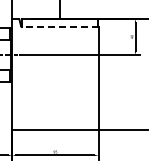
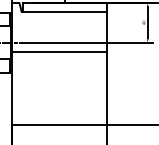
line: (59, 26) -> (63, 11), dashed -> solid
line: (55, 63) -> (59, 52), added

